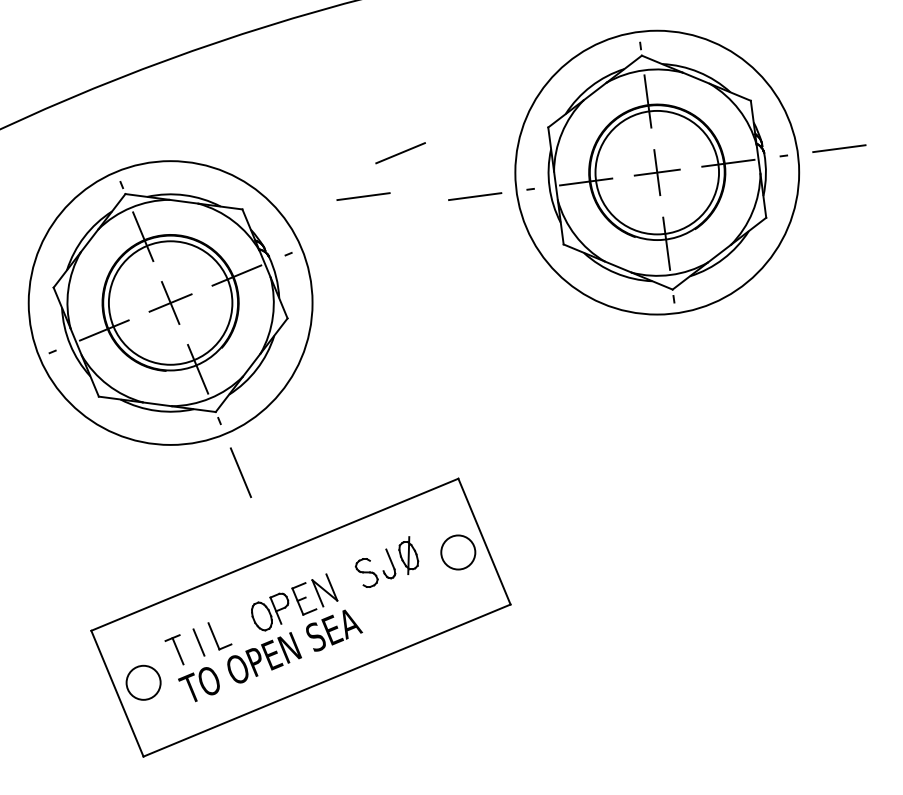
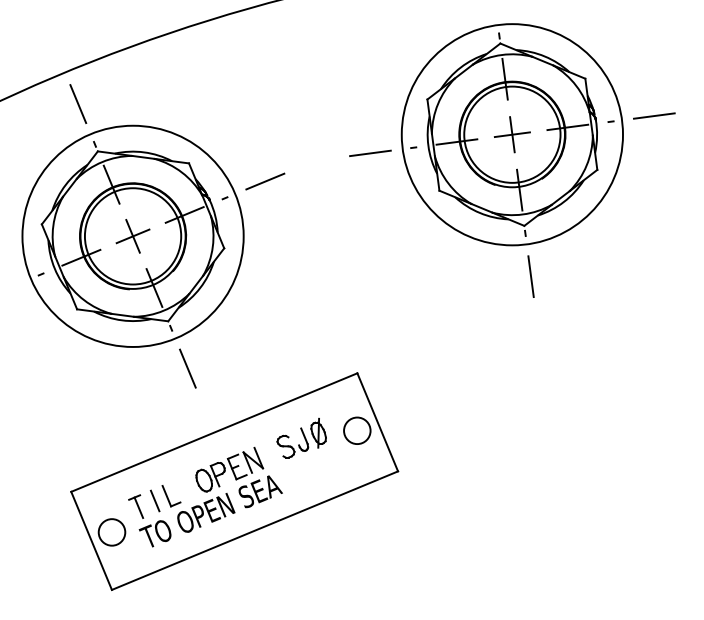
line: (100, 133) -> (78, 104), added
line: (400, 153) -> (265, 181), moved
line: (363, 195) -> (283, 152), removed
line: (680, 354) -> (530, 276), added

